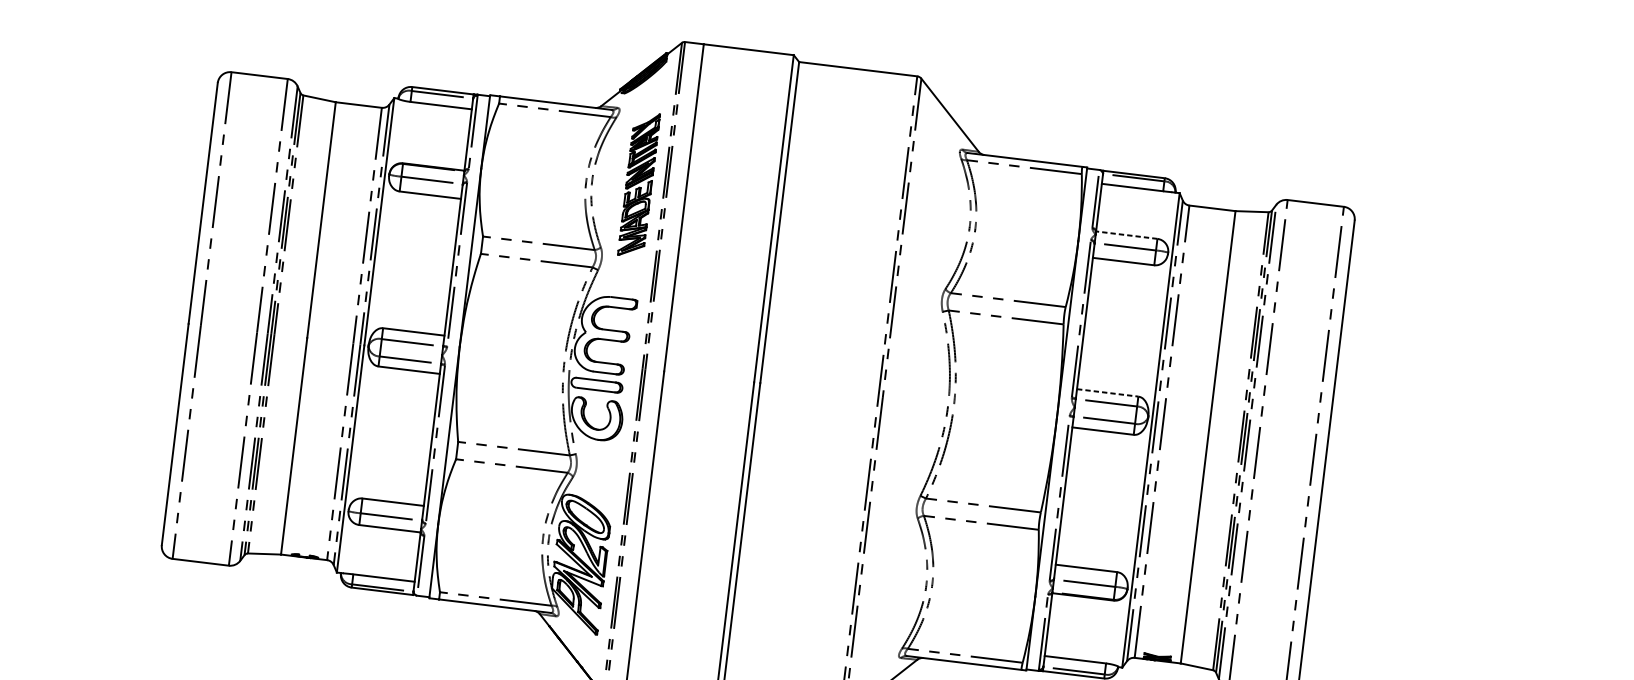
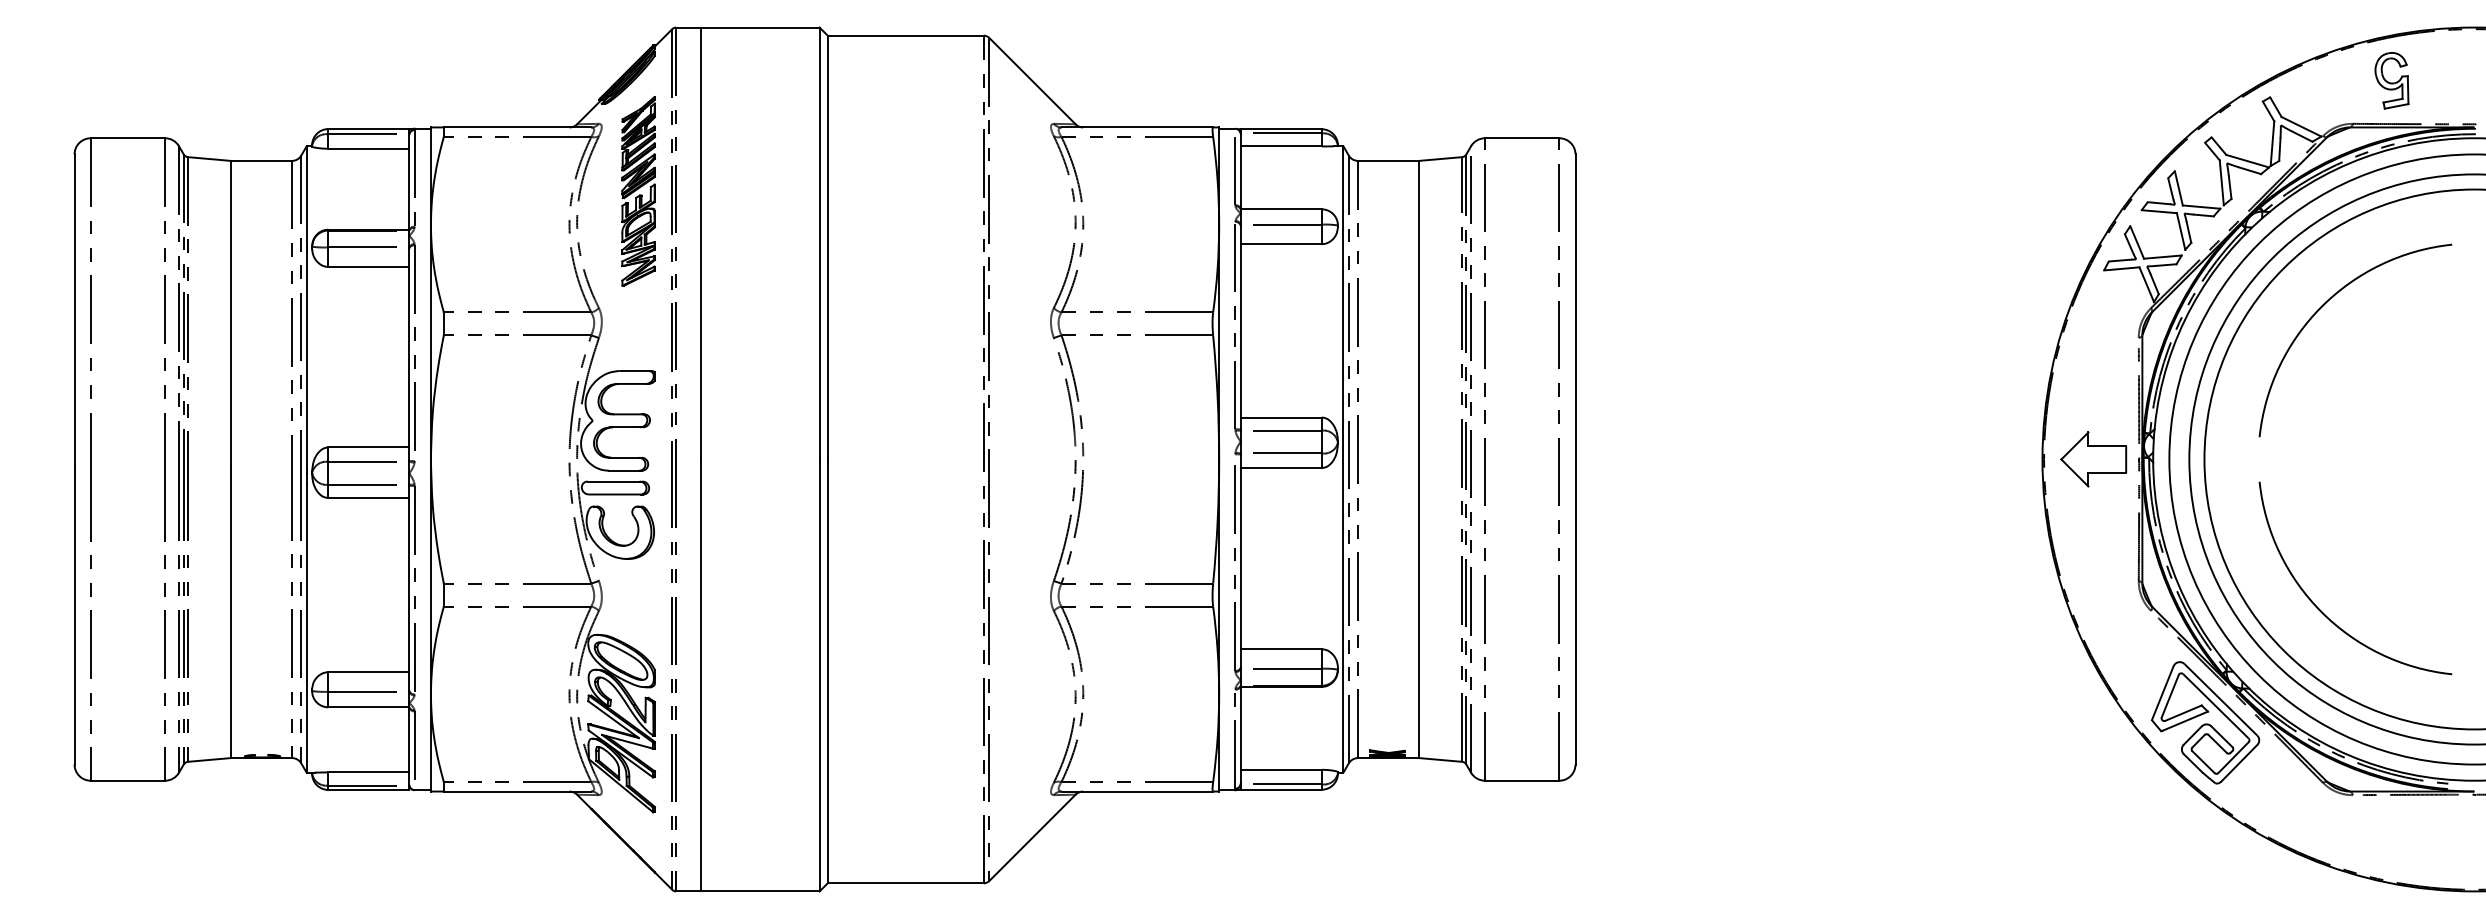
part: (638, 184) -> (638, 191), moved
line: (1126, 235) -> (1280, 209), dashed -> solid
line: (1107, 392) -> (1281, 417), dashed -> solid

